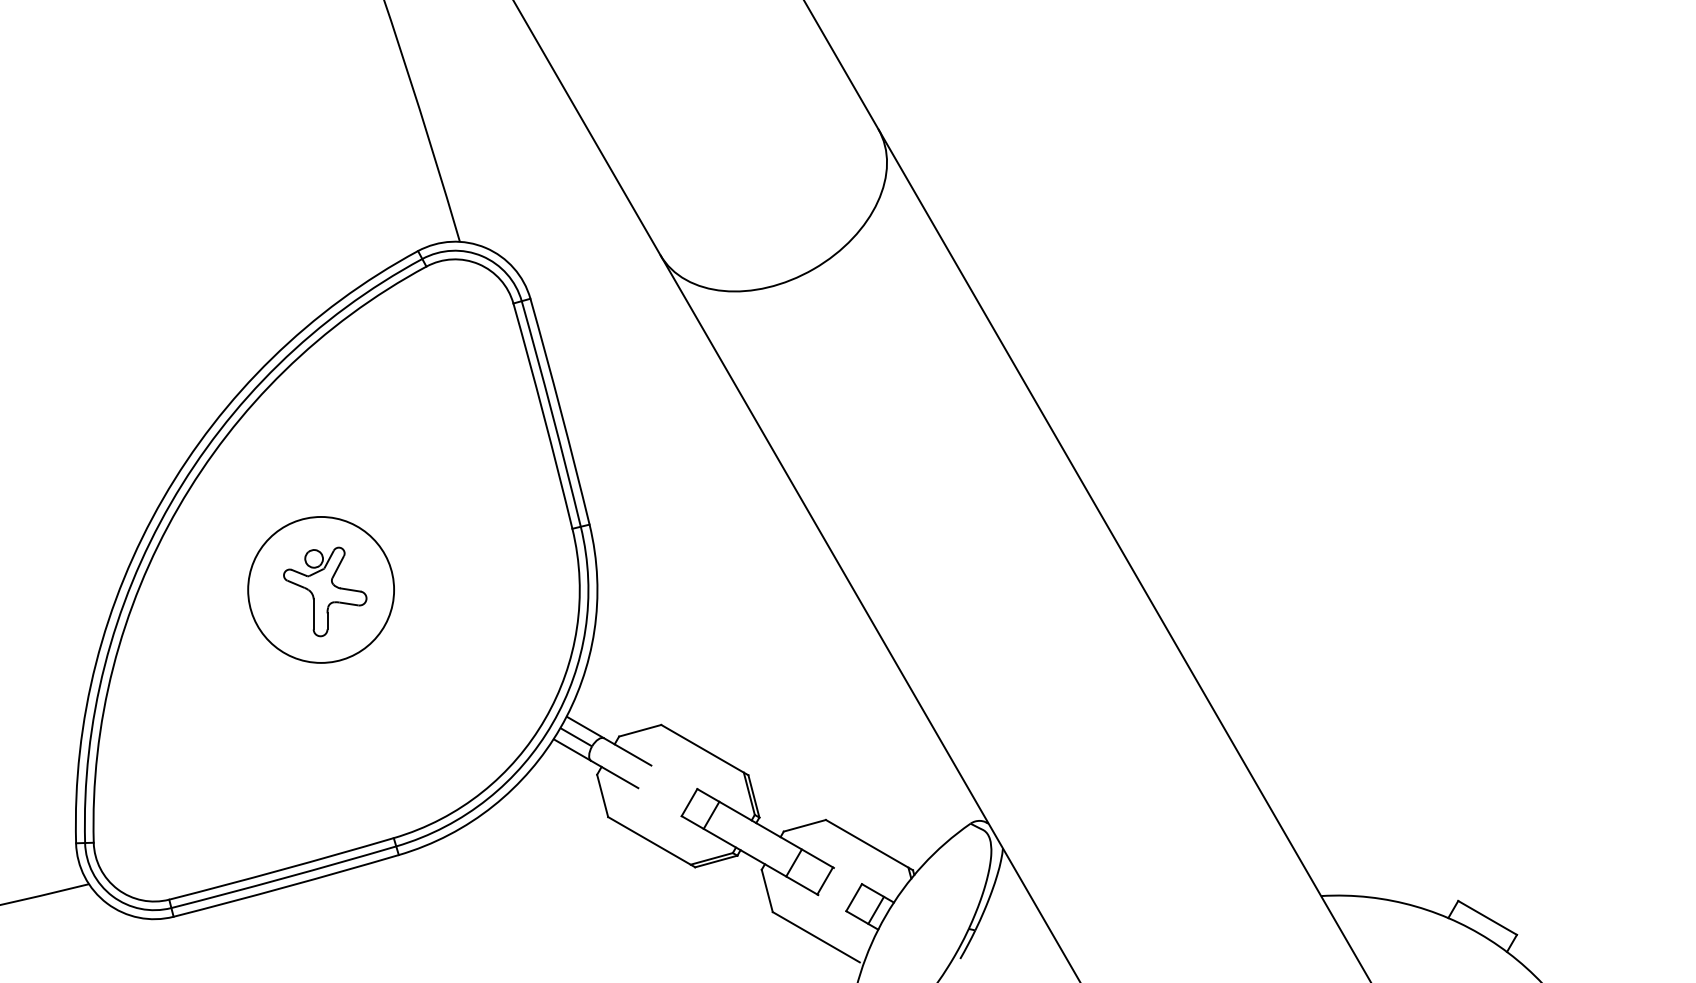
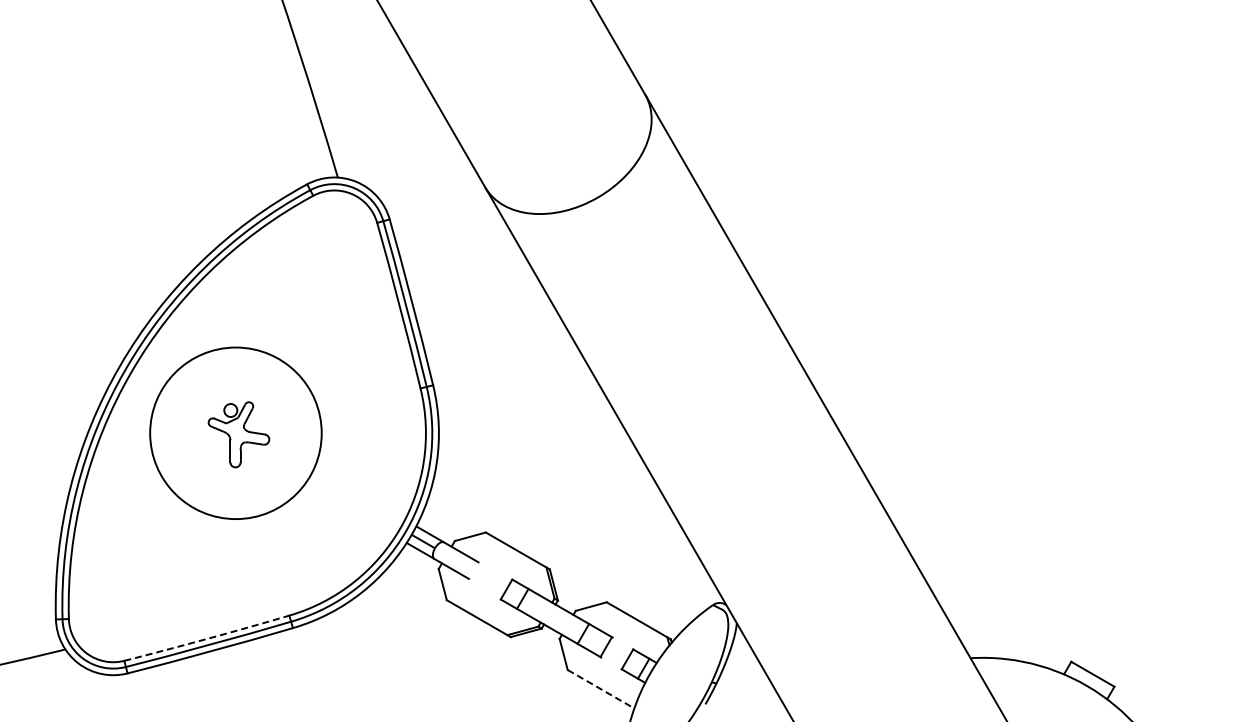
circle: (320, 588) -> (235, 432), size x1.6
arc: (282, 869) -> (207, 638), solid -> dashed
line: (816, 937) -> (599, 688), solid -> dashed

